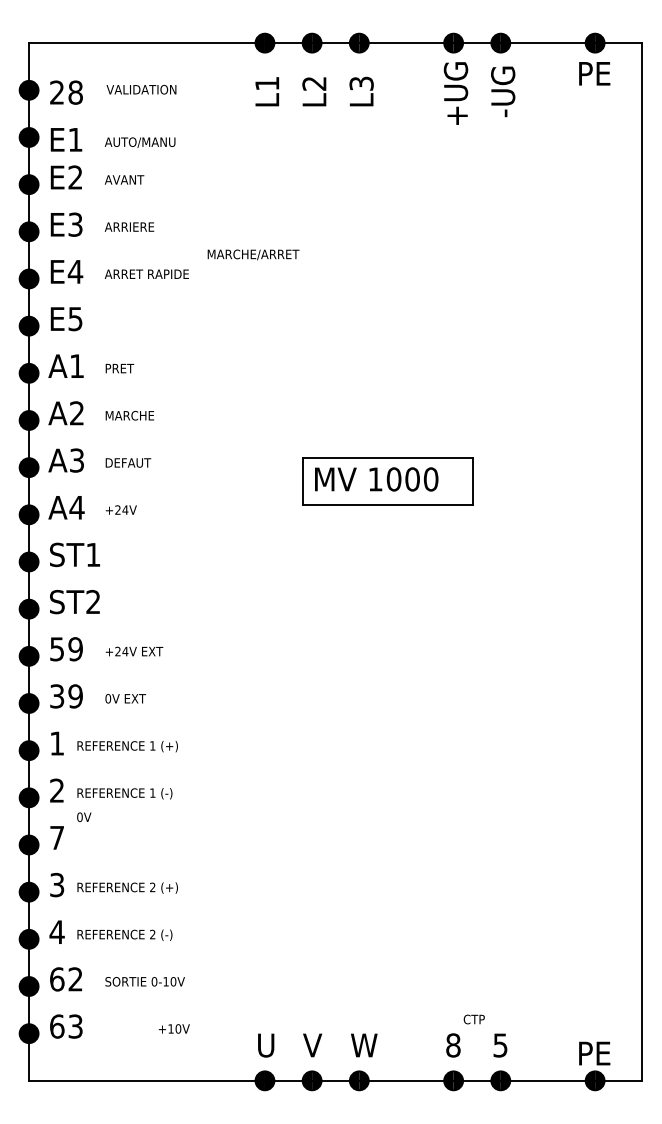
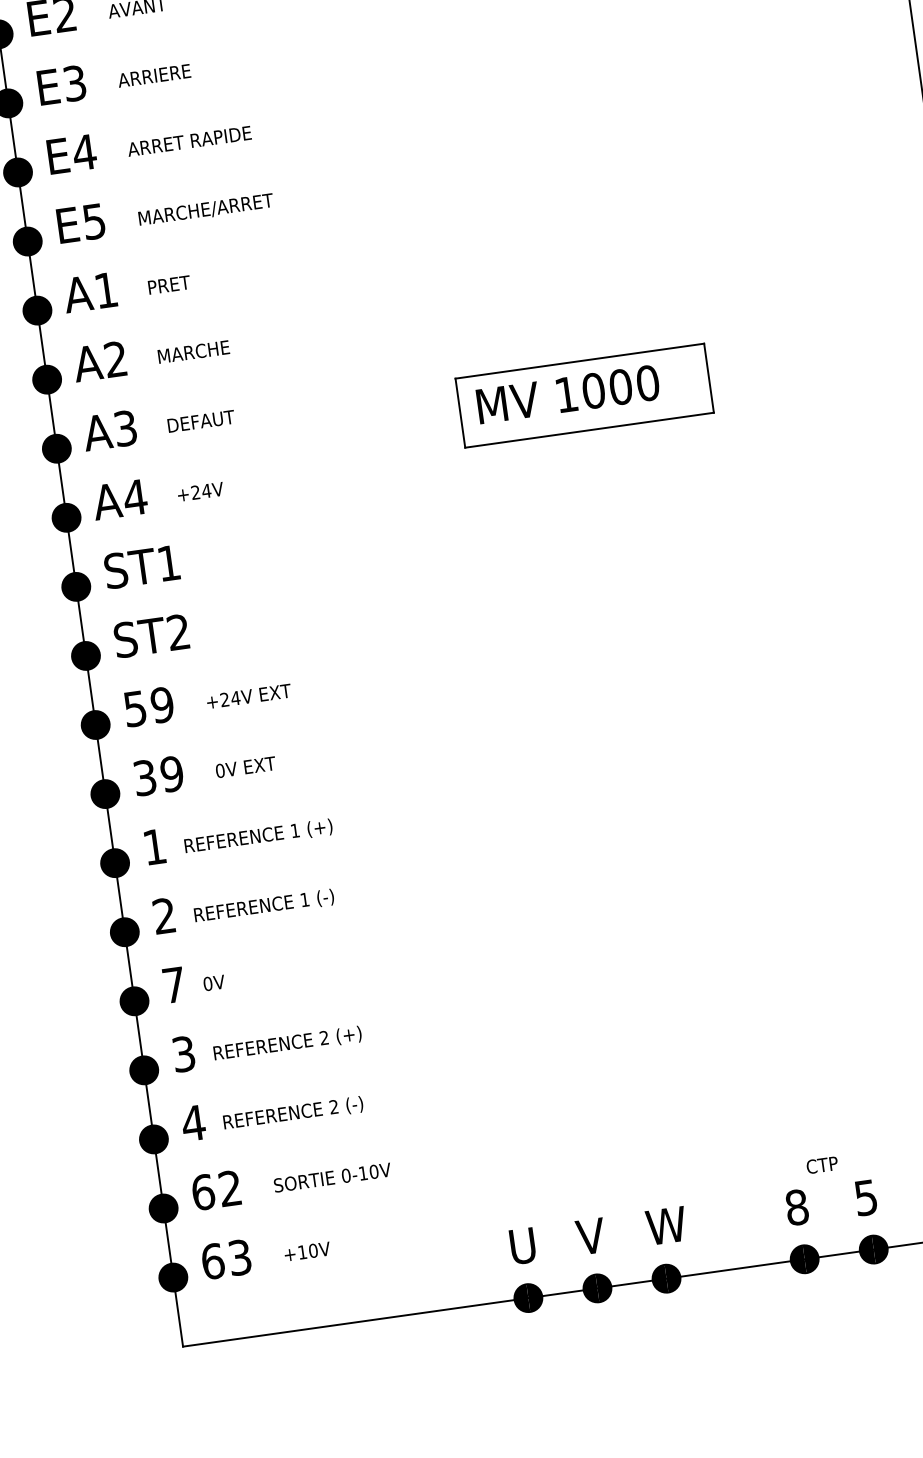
text: (253, 254) -> (205, 209), moved
text: (84, 816) -> (214, 981), moved
text: (173, 1028) -> (306, 1251), moved

